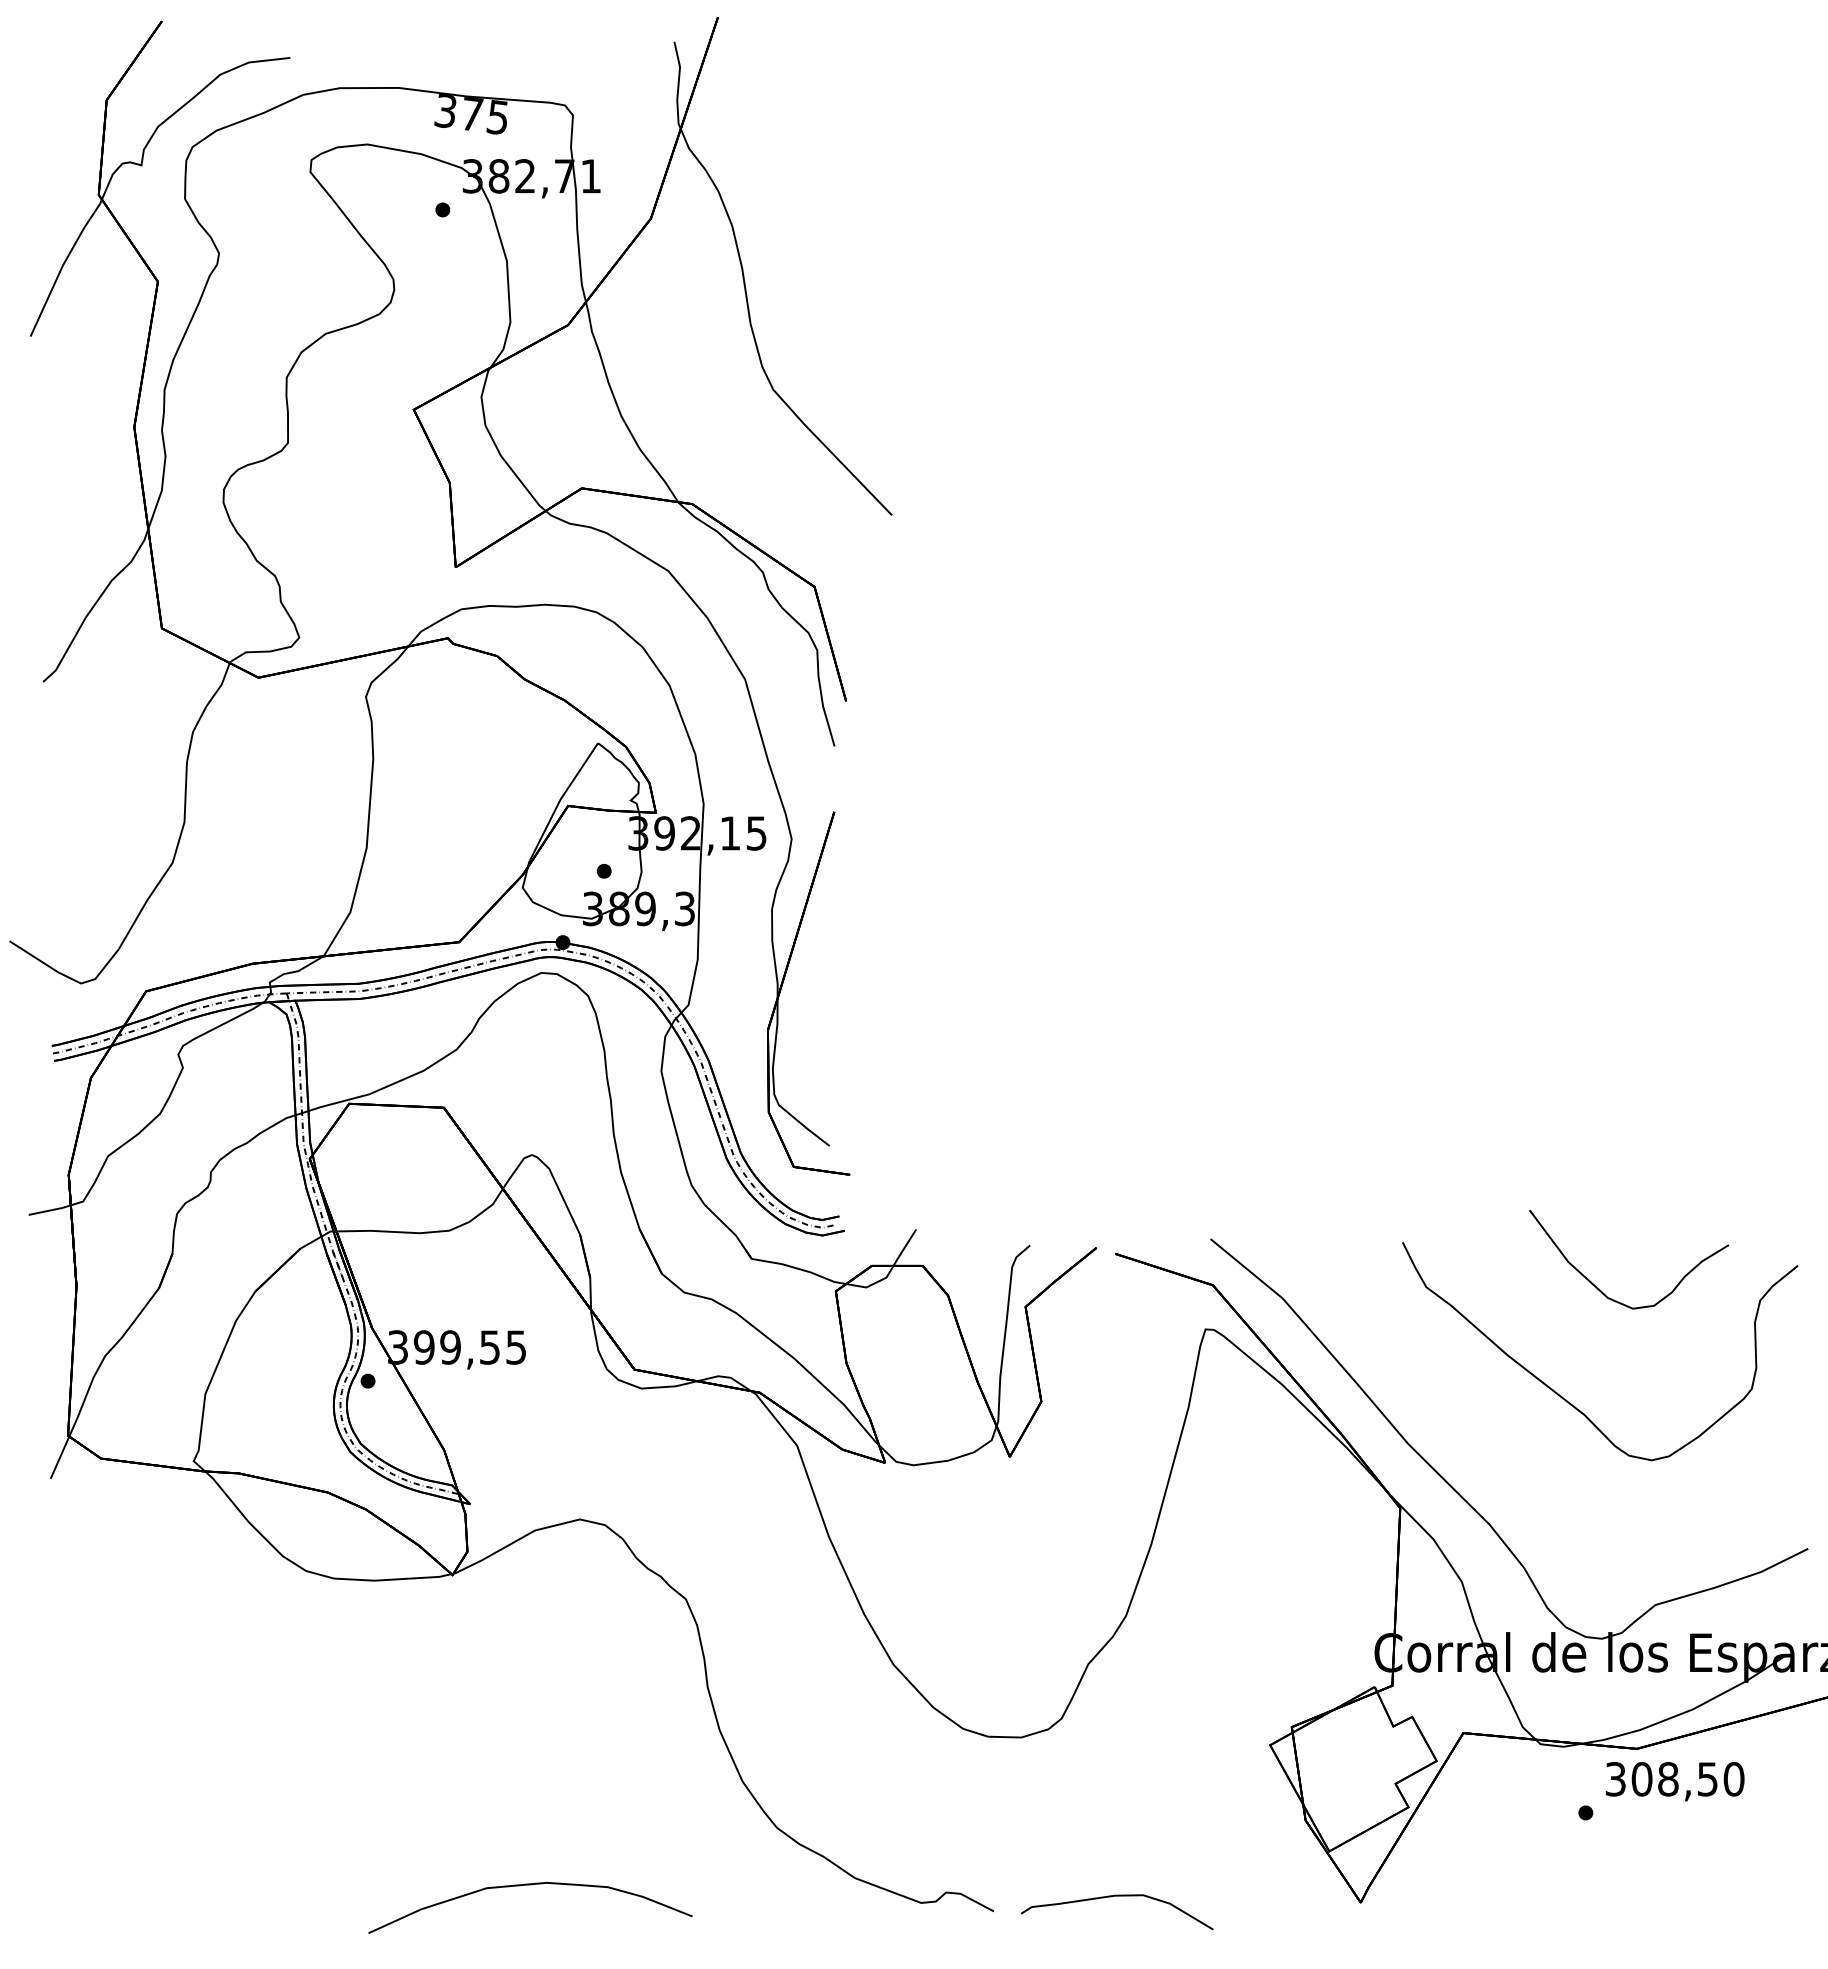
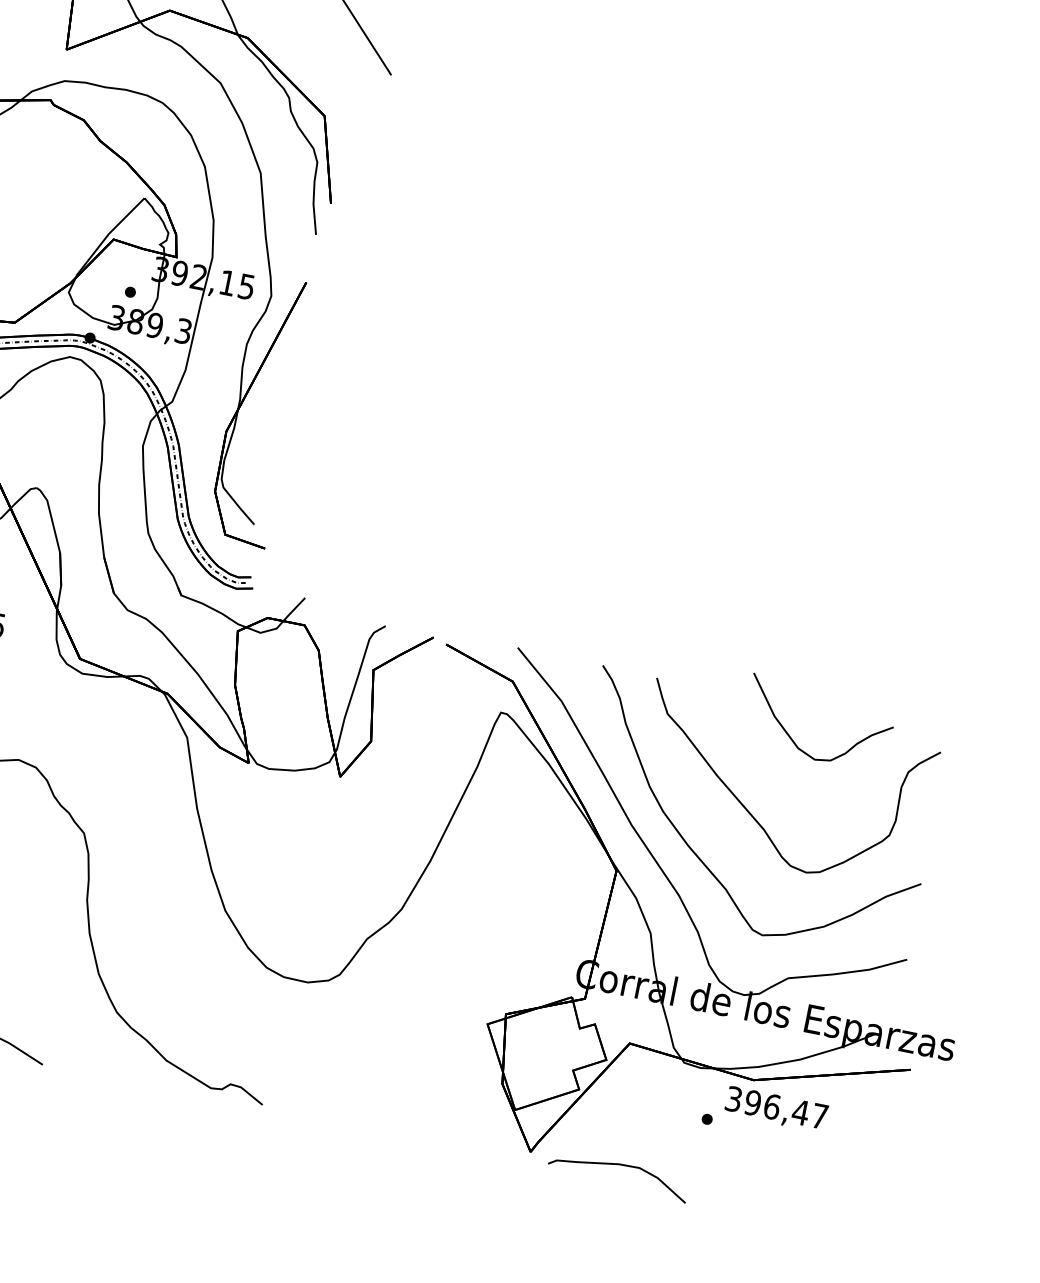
curve: (1511, 1472) -> (702, 861), added
text: (1687, 1779) -> (785, 1109), 308,50 -> 396,47
curve: (1117, 1896) -> (620, 1165), moved

